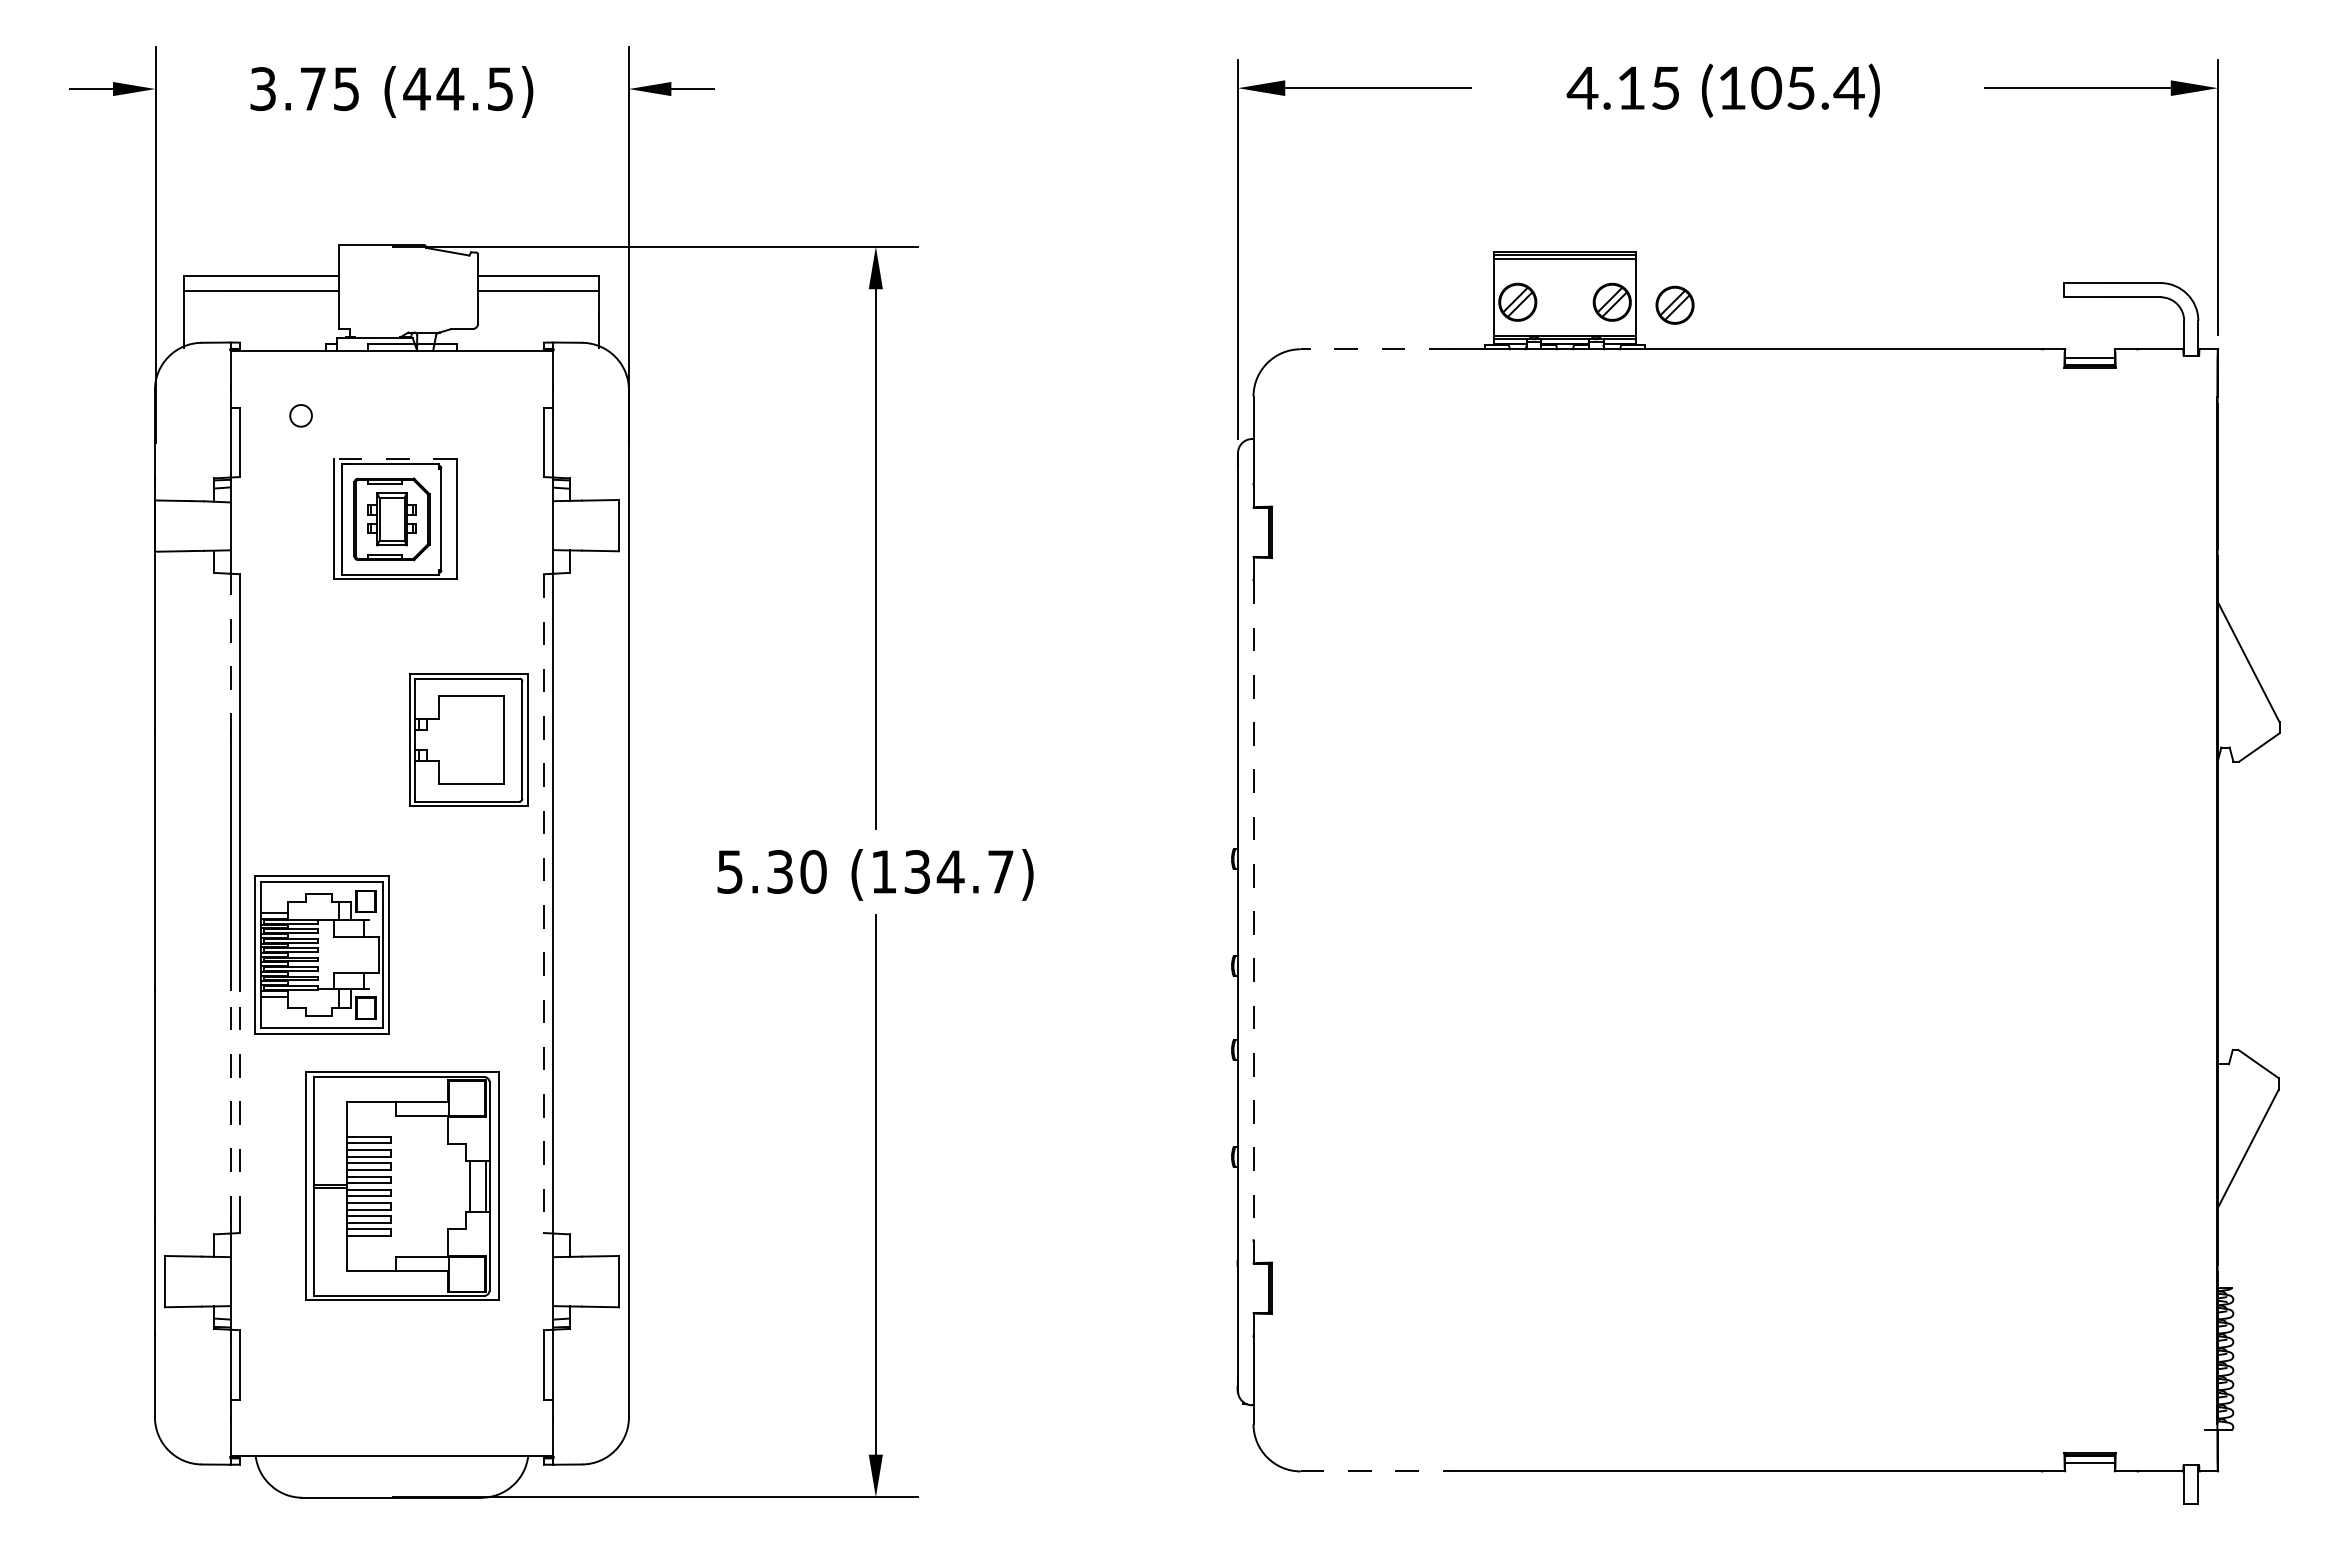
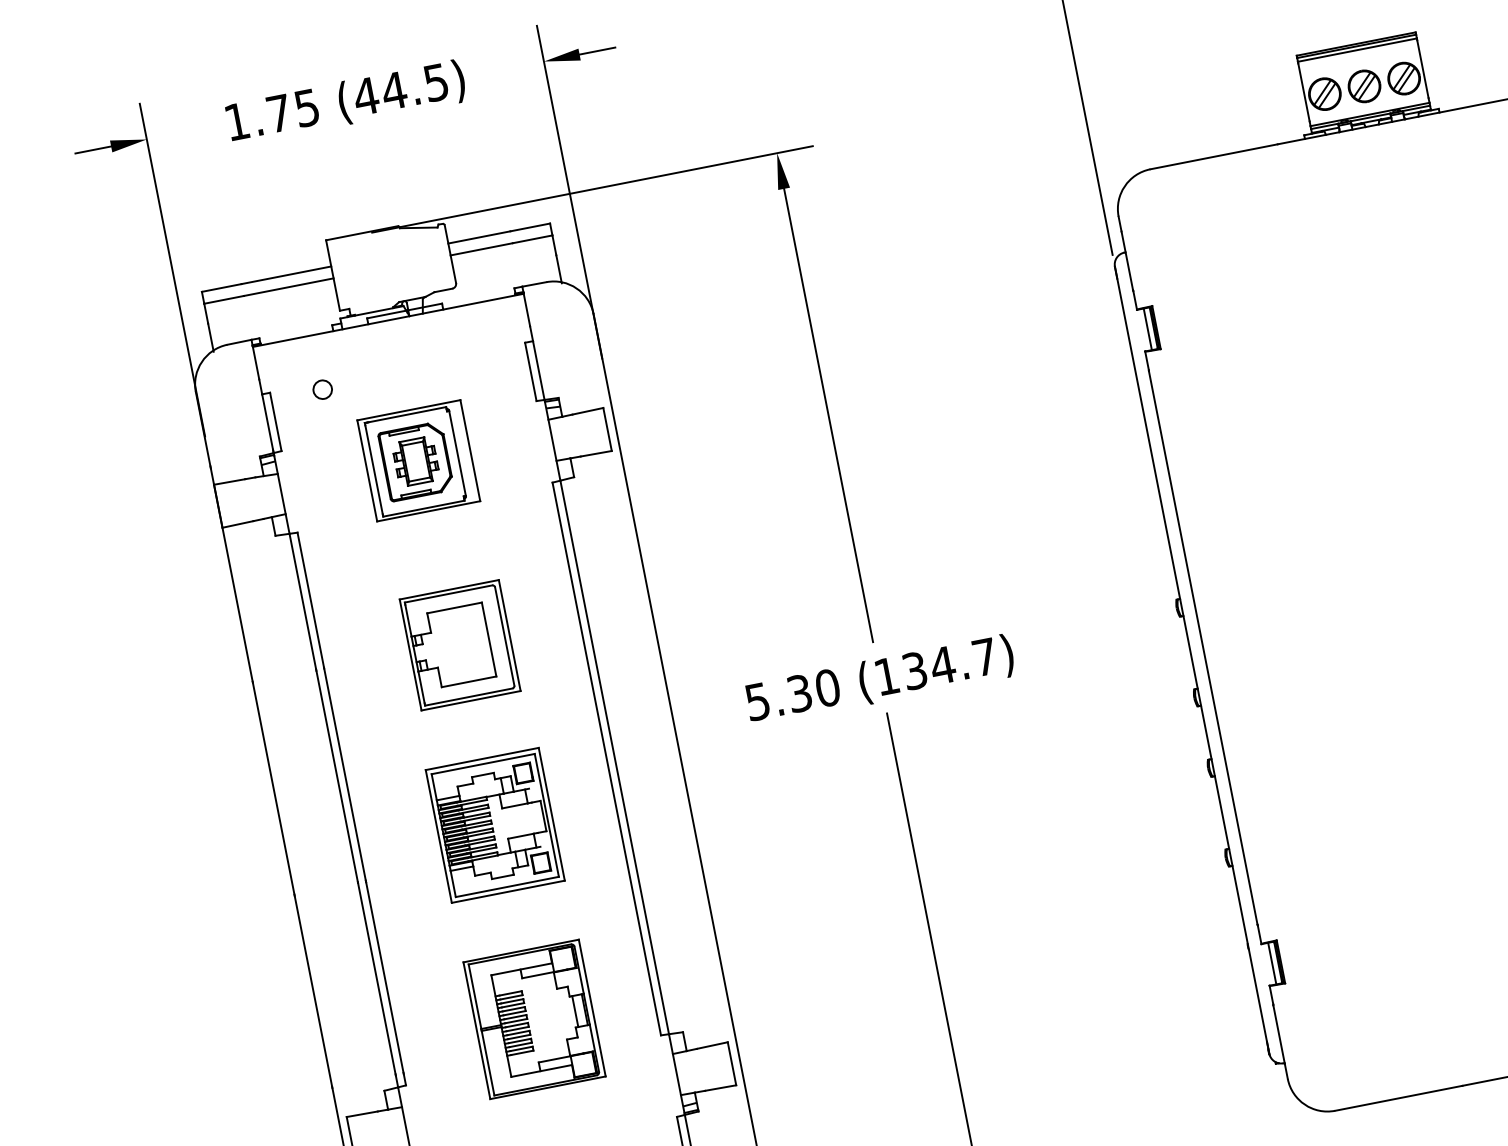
text: (262, 89) -> (236, 122), 3.75 -> 1.75
part: (1674, 304) -> (1363, 85), moved
line: (1376, 349) -> (1214, 157), dashed -> solid
line: (394, 458) -> (408, 410), dashed -> solid
line: (1261, 532) -> (1147, 329), added
line: (230, 655) -> (302, 602), dashed -> solid
part: (468, 739) -> (459, 644), moved
line: (543, 904) -> (606, 759), dashed -> solid
line: (1253, 910) -> (1203, 647), dashed -> solid
part: (321, 954) -> (494, 825), moved
line: (230, 1103) -> (376, 978), dashed -> solid
line: (240, 1103) -> (385, 976), dashed -> solid
part: (402, 1186) -> (534, 1019), size x0.71
line: (1261, 1288) -> (1272, 963), added
line: (1376, 1471) -> (1398, 1098), dashed -> solid

